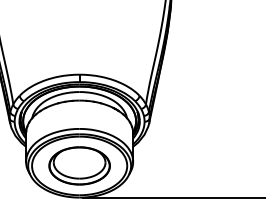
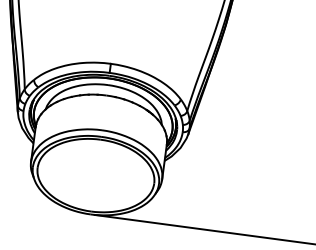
part: (79, 165) -> (95, 175), removed

